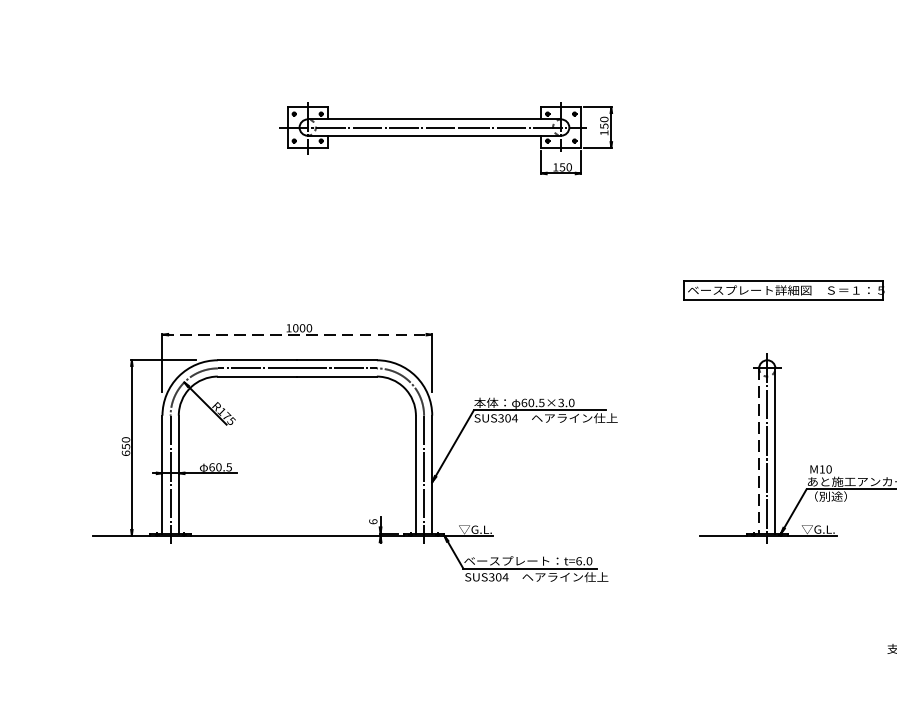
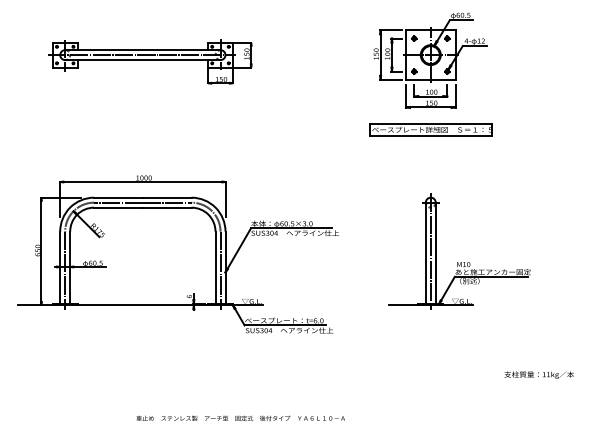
part: (766, 136) -> (430, 60), added
part: (446, 138) -> (150, 61), moved
part: (783, 289) -> (430, 129), moved
line: (296, 333) -> (142, 181), dashed -> solid
line: (758, 451) -> (425, 253), dashed -> solid

